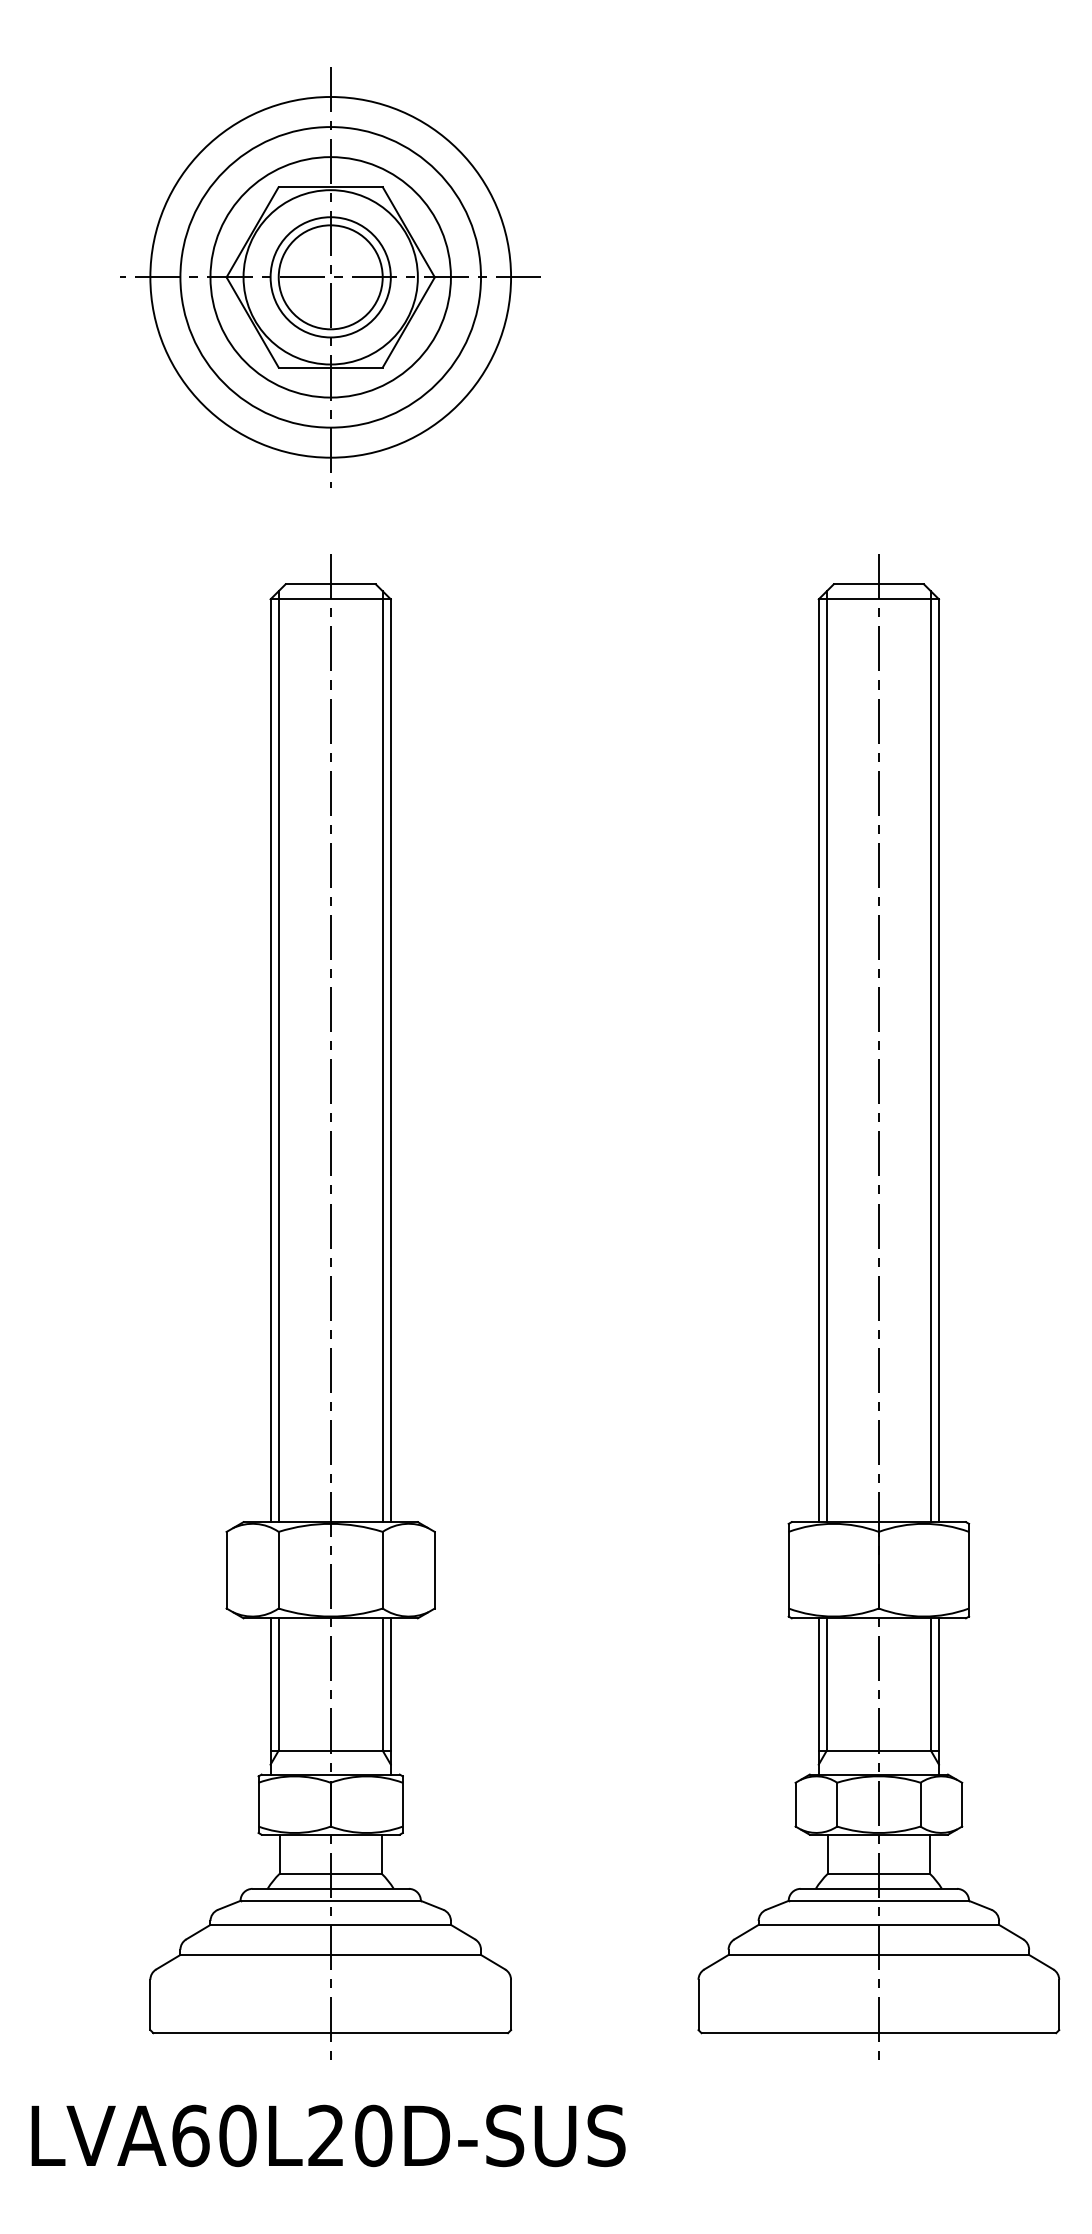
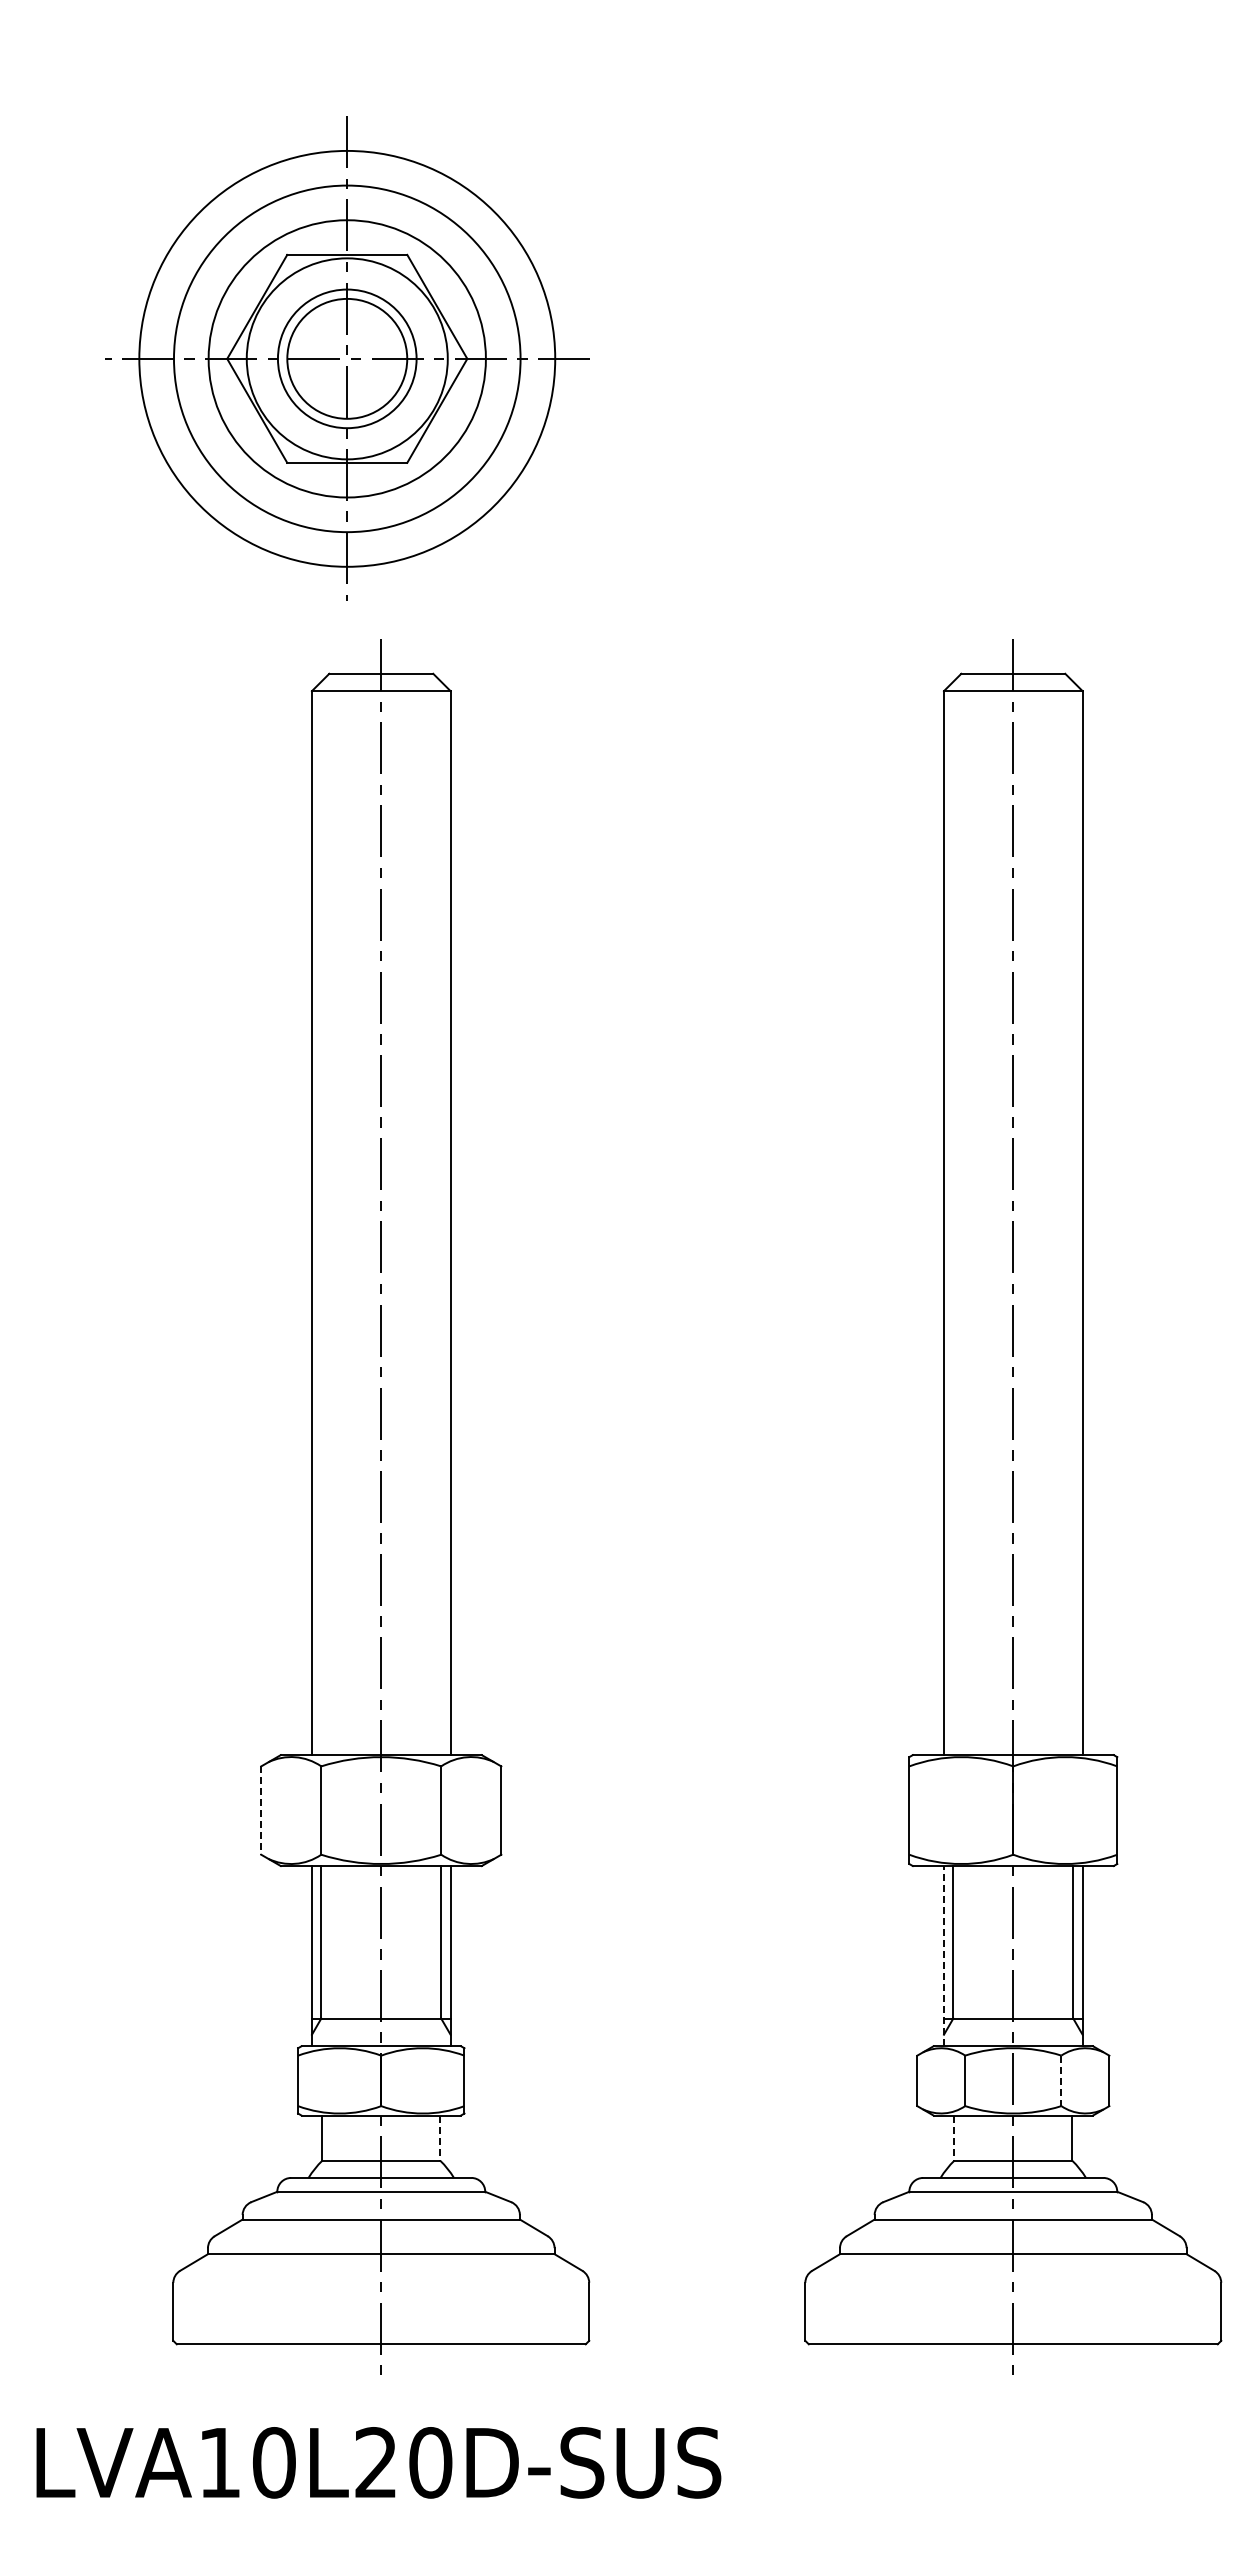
part: (330, 277) -> (347, 358), moved
line: (278, 1056) -> (321, 1218), removed
line: (382, 1056) -> (441, 1218), removed
line: (827, 1056) -> (953, 1218), removed
line: (931, 1056) -> (1073, 1218), removed
line: (226, 1571) -> (261, 1811), solid -> dashed
line: (818, 1695) -> (943, 1955), solid -> dashed
line: (920, 1805) -> (1061, 2081), solid -> dashed
line: (382, 1854) -> (440, 2138), solid -> dashed
line: (827, 1854) -> (954, 2138), solid -> dashed
text: (190, 2135) -> (219, 2462), LVA60L20D-SUS -> LVA10L20D-SUS

